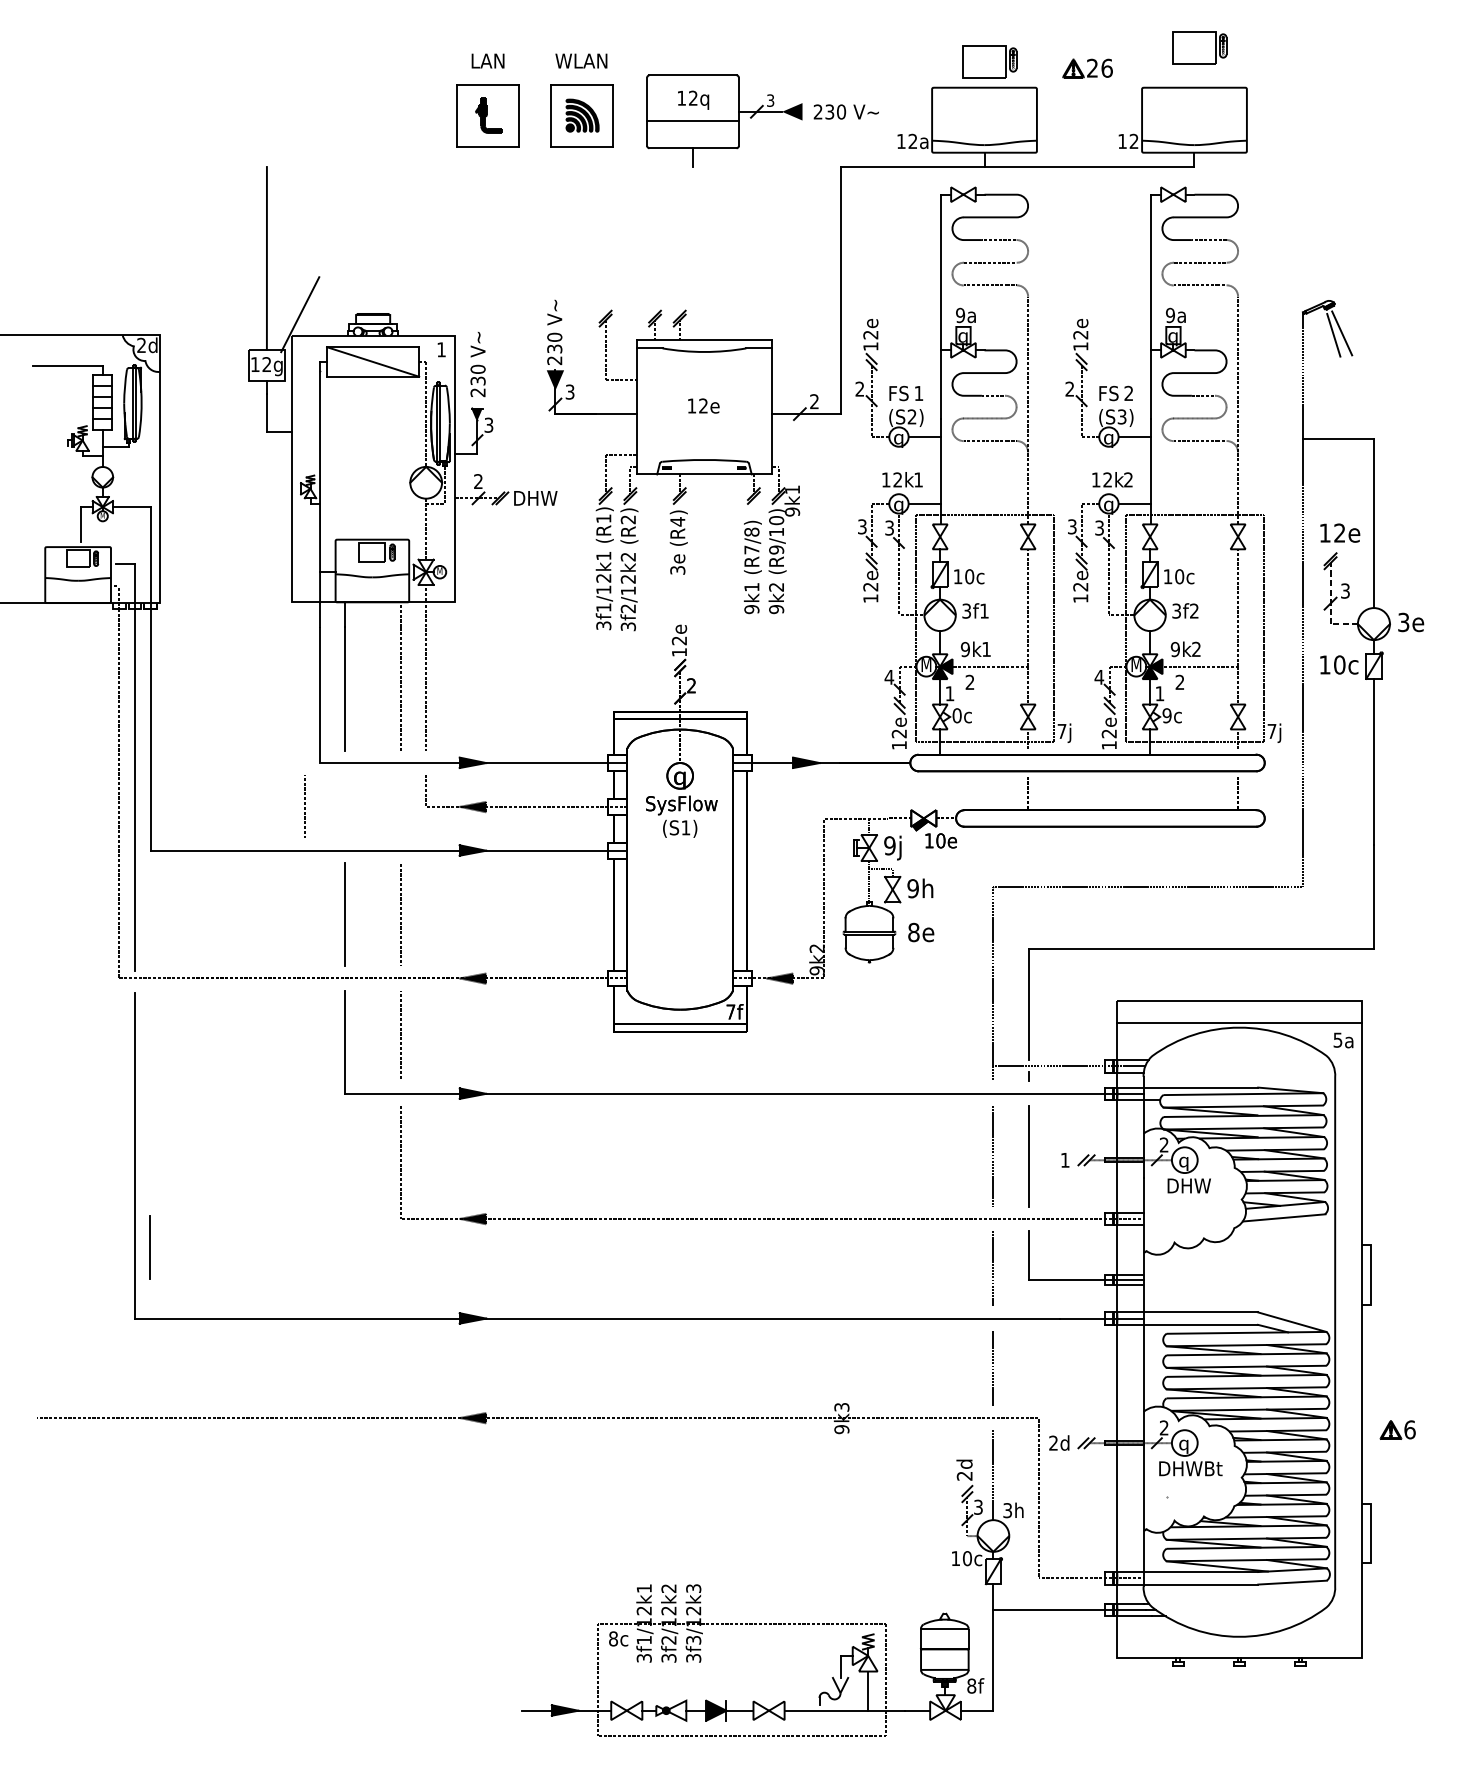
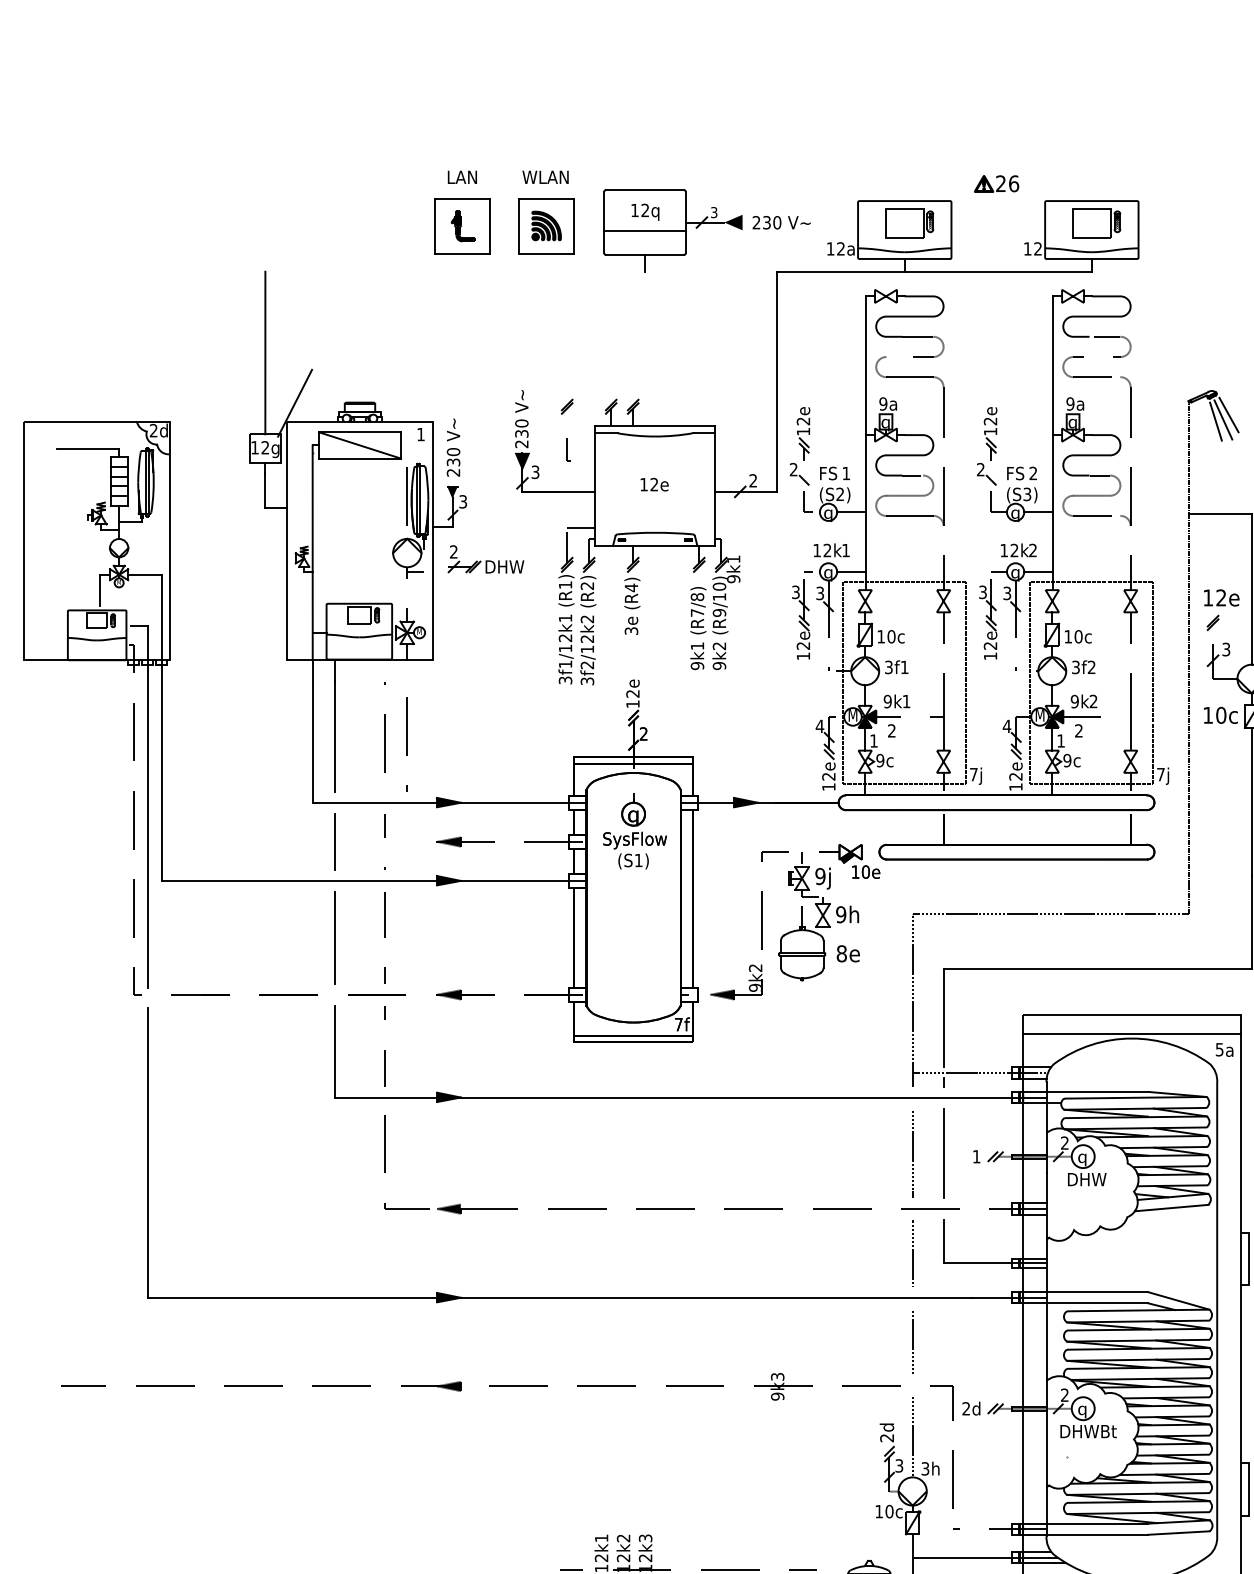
part: (1199, 47) -> (1096, 223), moved
part: (989, 61) -> (909, 223), moved
line: (1348, 327) -> (1229, 414), added
text: (956, 715) -> (879, 760), 0c -> 9c
line: (304, 807) -> (384, 842), moved
line: (149, 1247) -> (334, 841), moved

